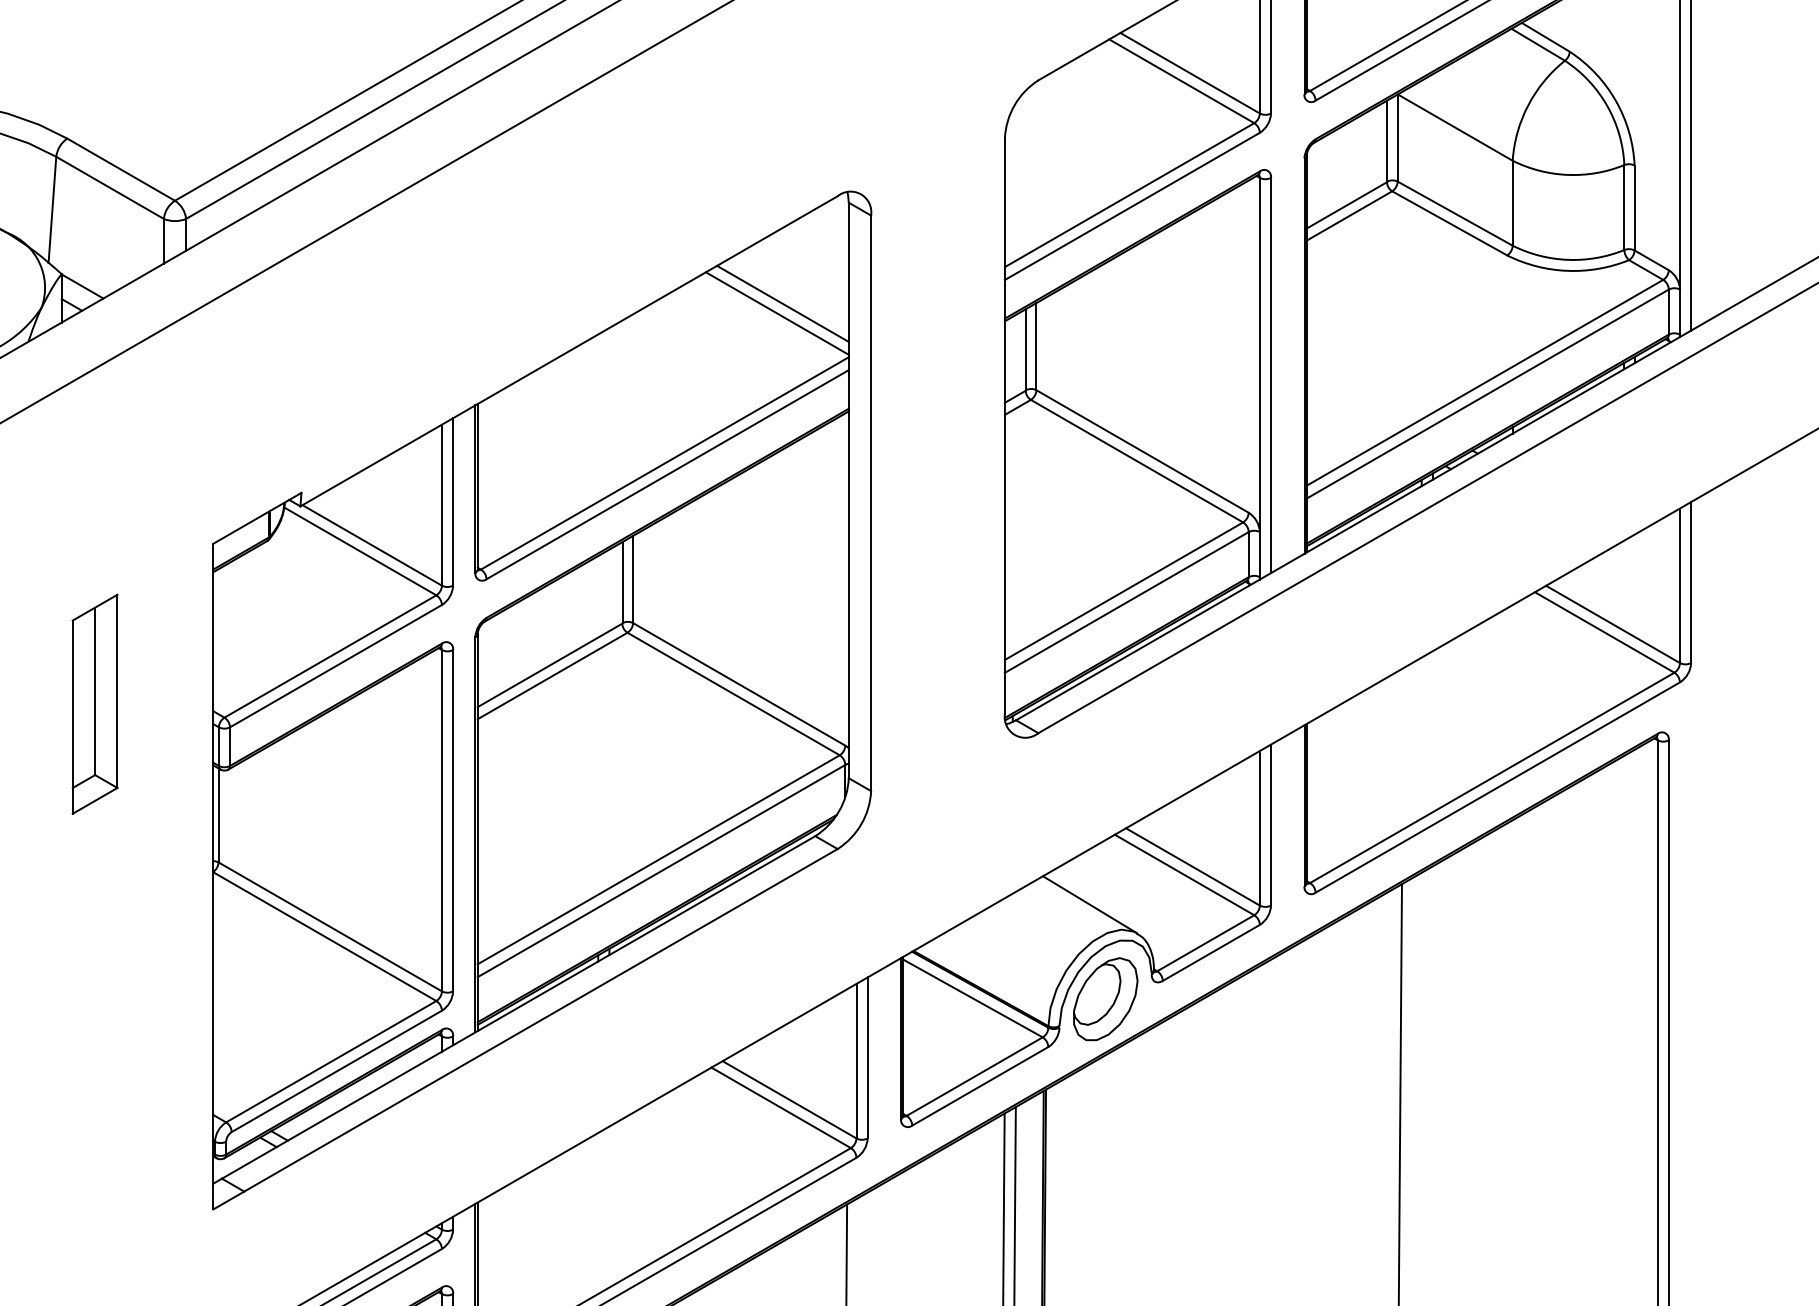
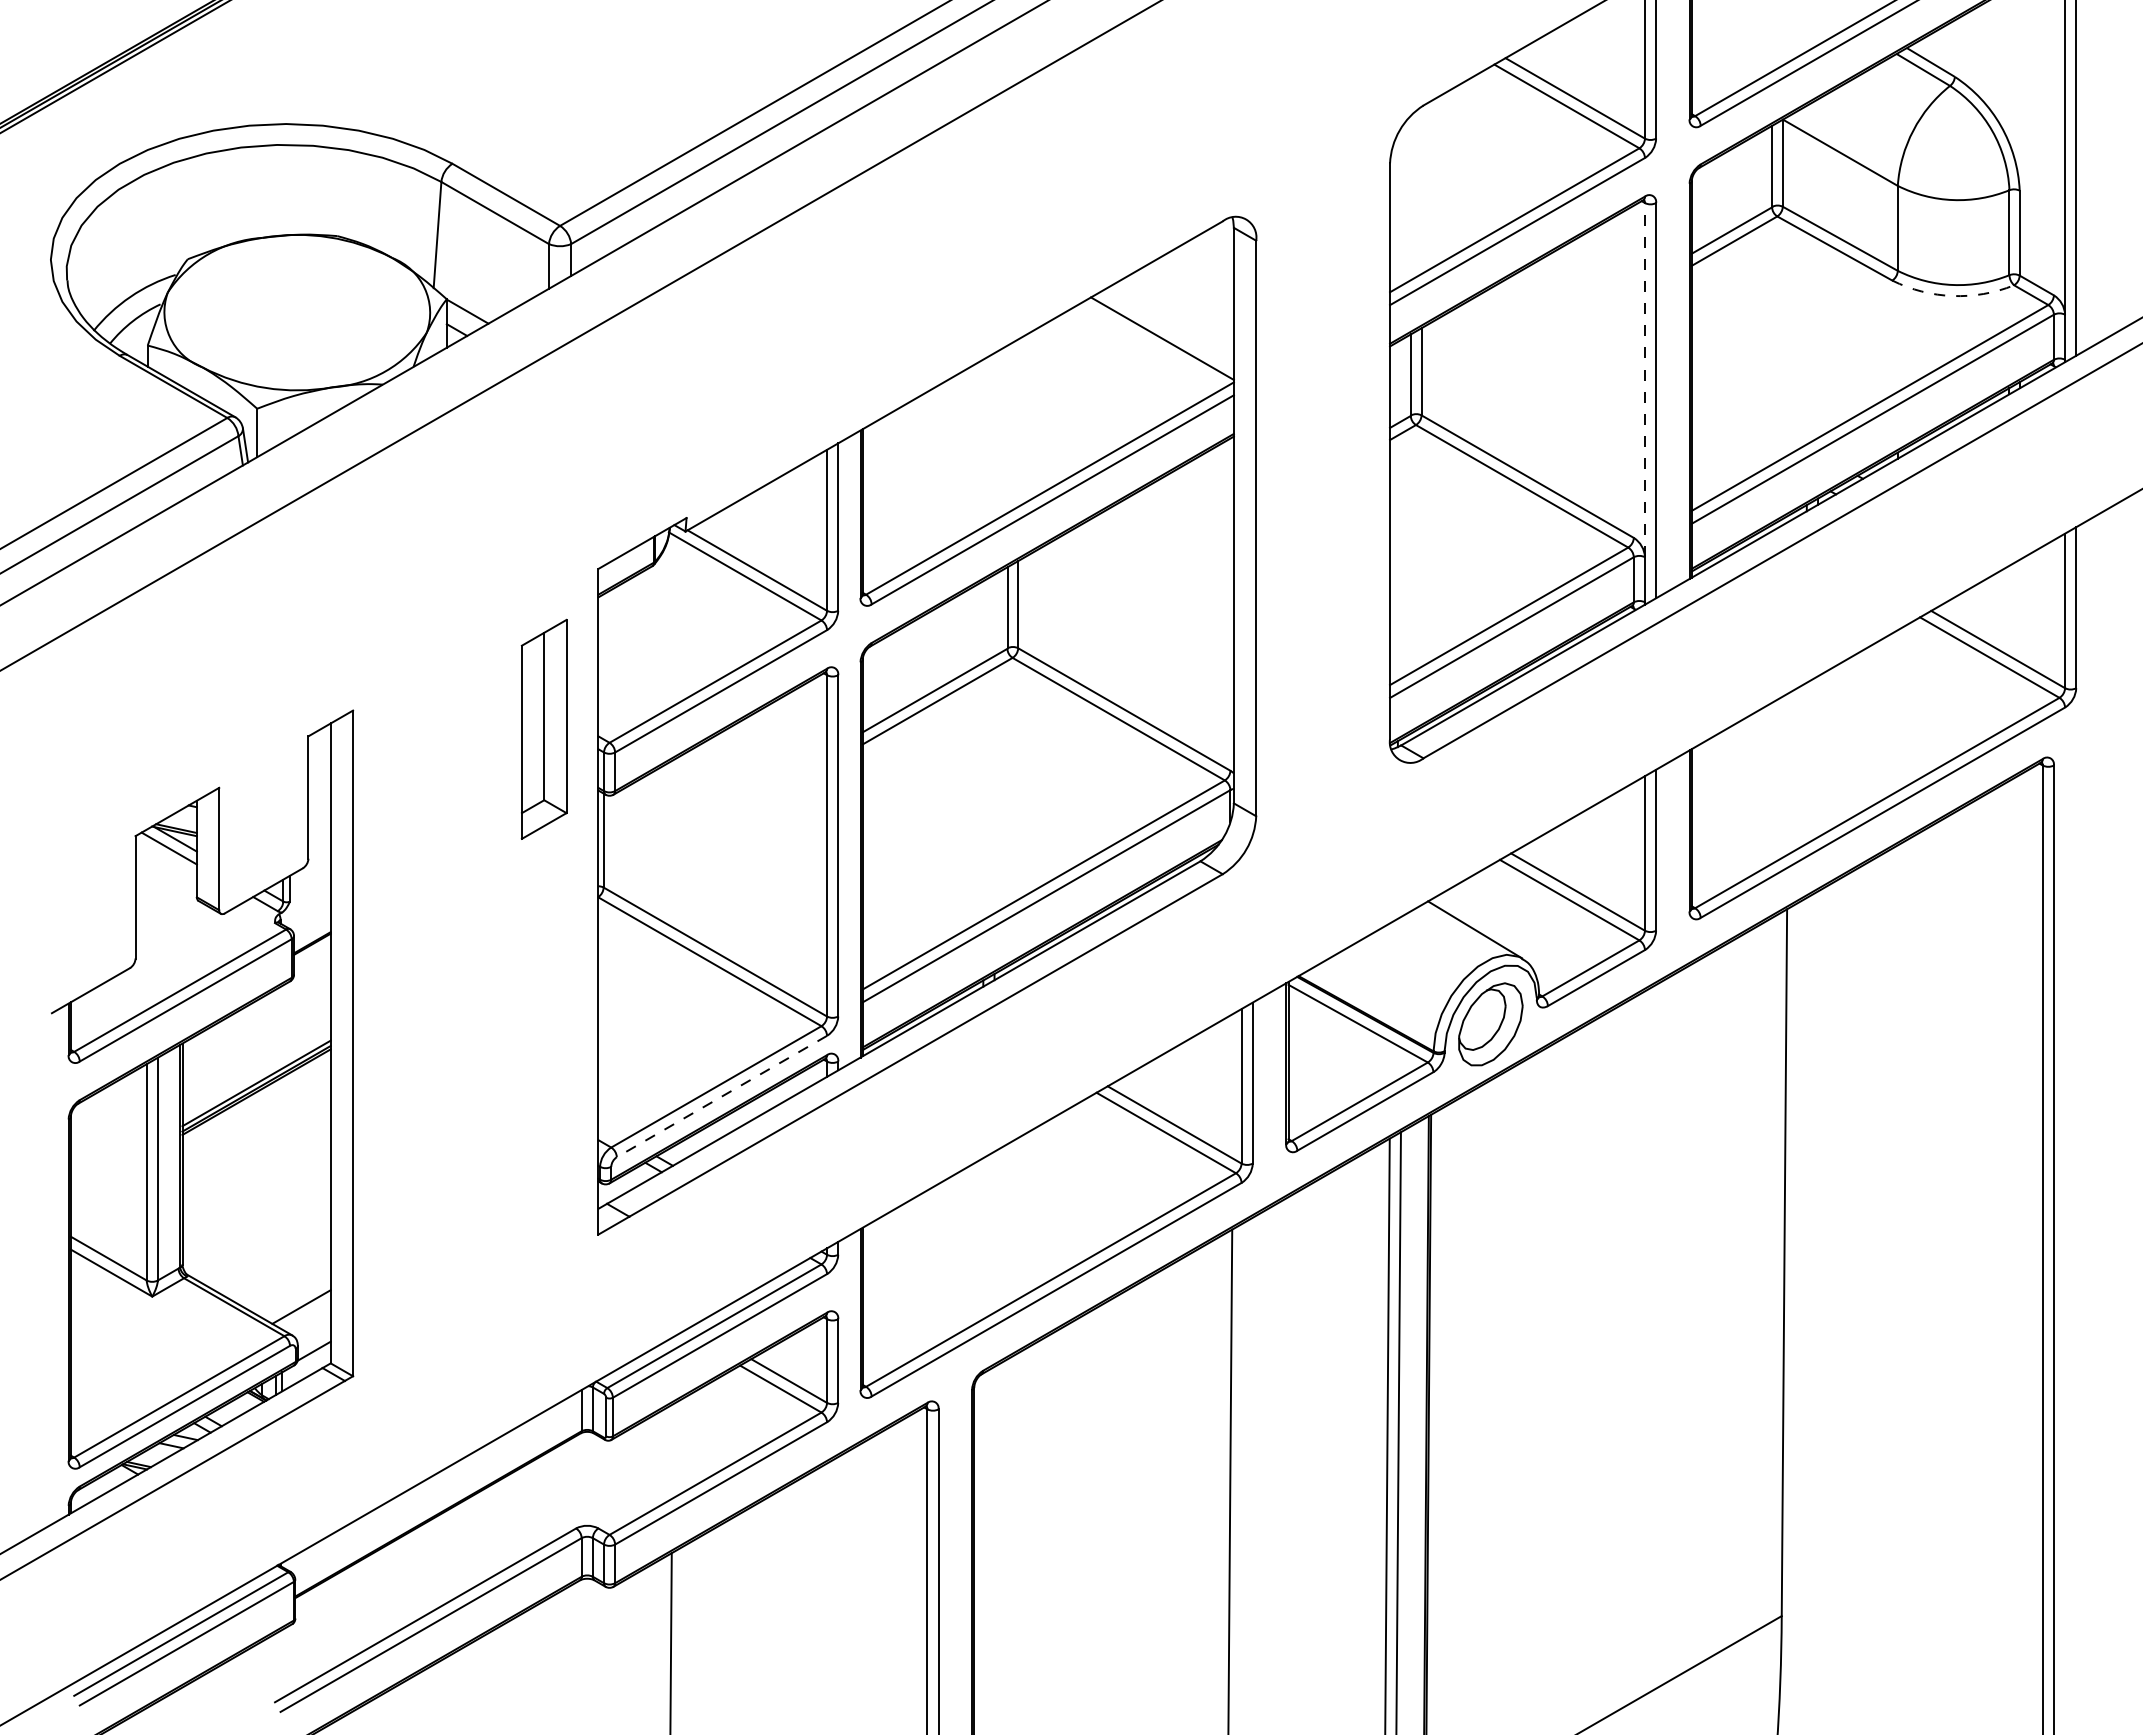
arc: (1567, 271) -> (1952, 296), solid -> dashed
line: (782, 304) -> (1167, 329), removed
line: (1259, 354) -> (1644, 379), solid -> dashed
part: (94, 703) -> (543, 728), moved
line: (336, 1071) -> (721, 1096), solid -> dashed

